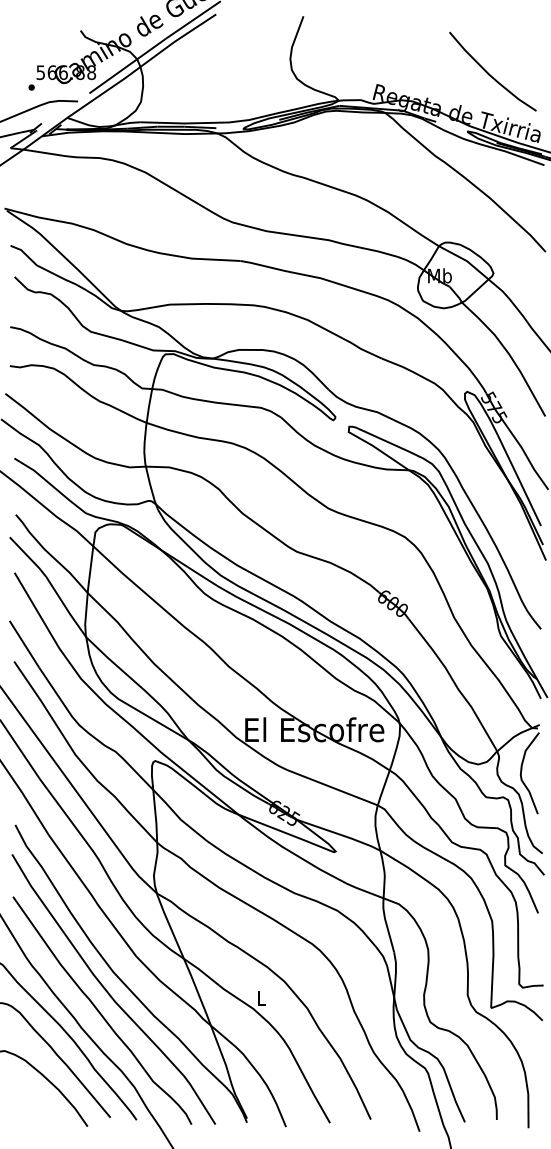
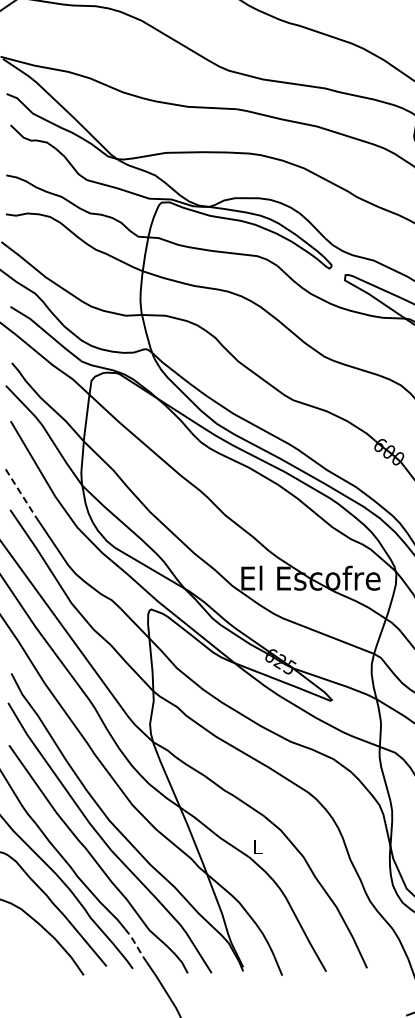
line: (24, 644) -> (20, 492), solid -> dashed
line: (140, 1096) -> (136, 945), solid -> dashed

